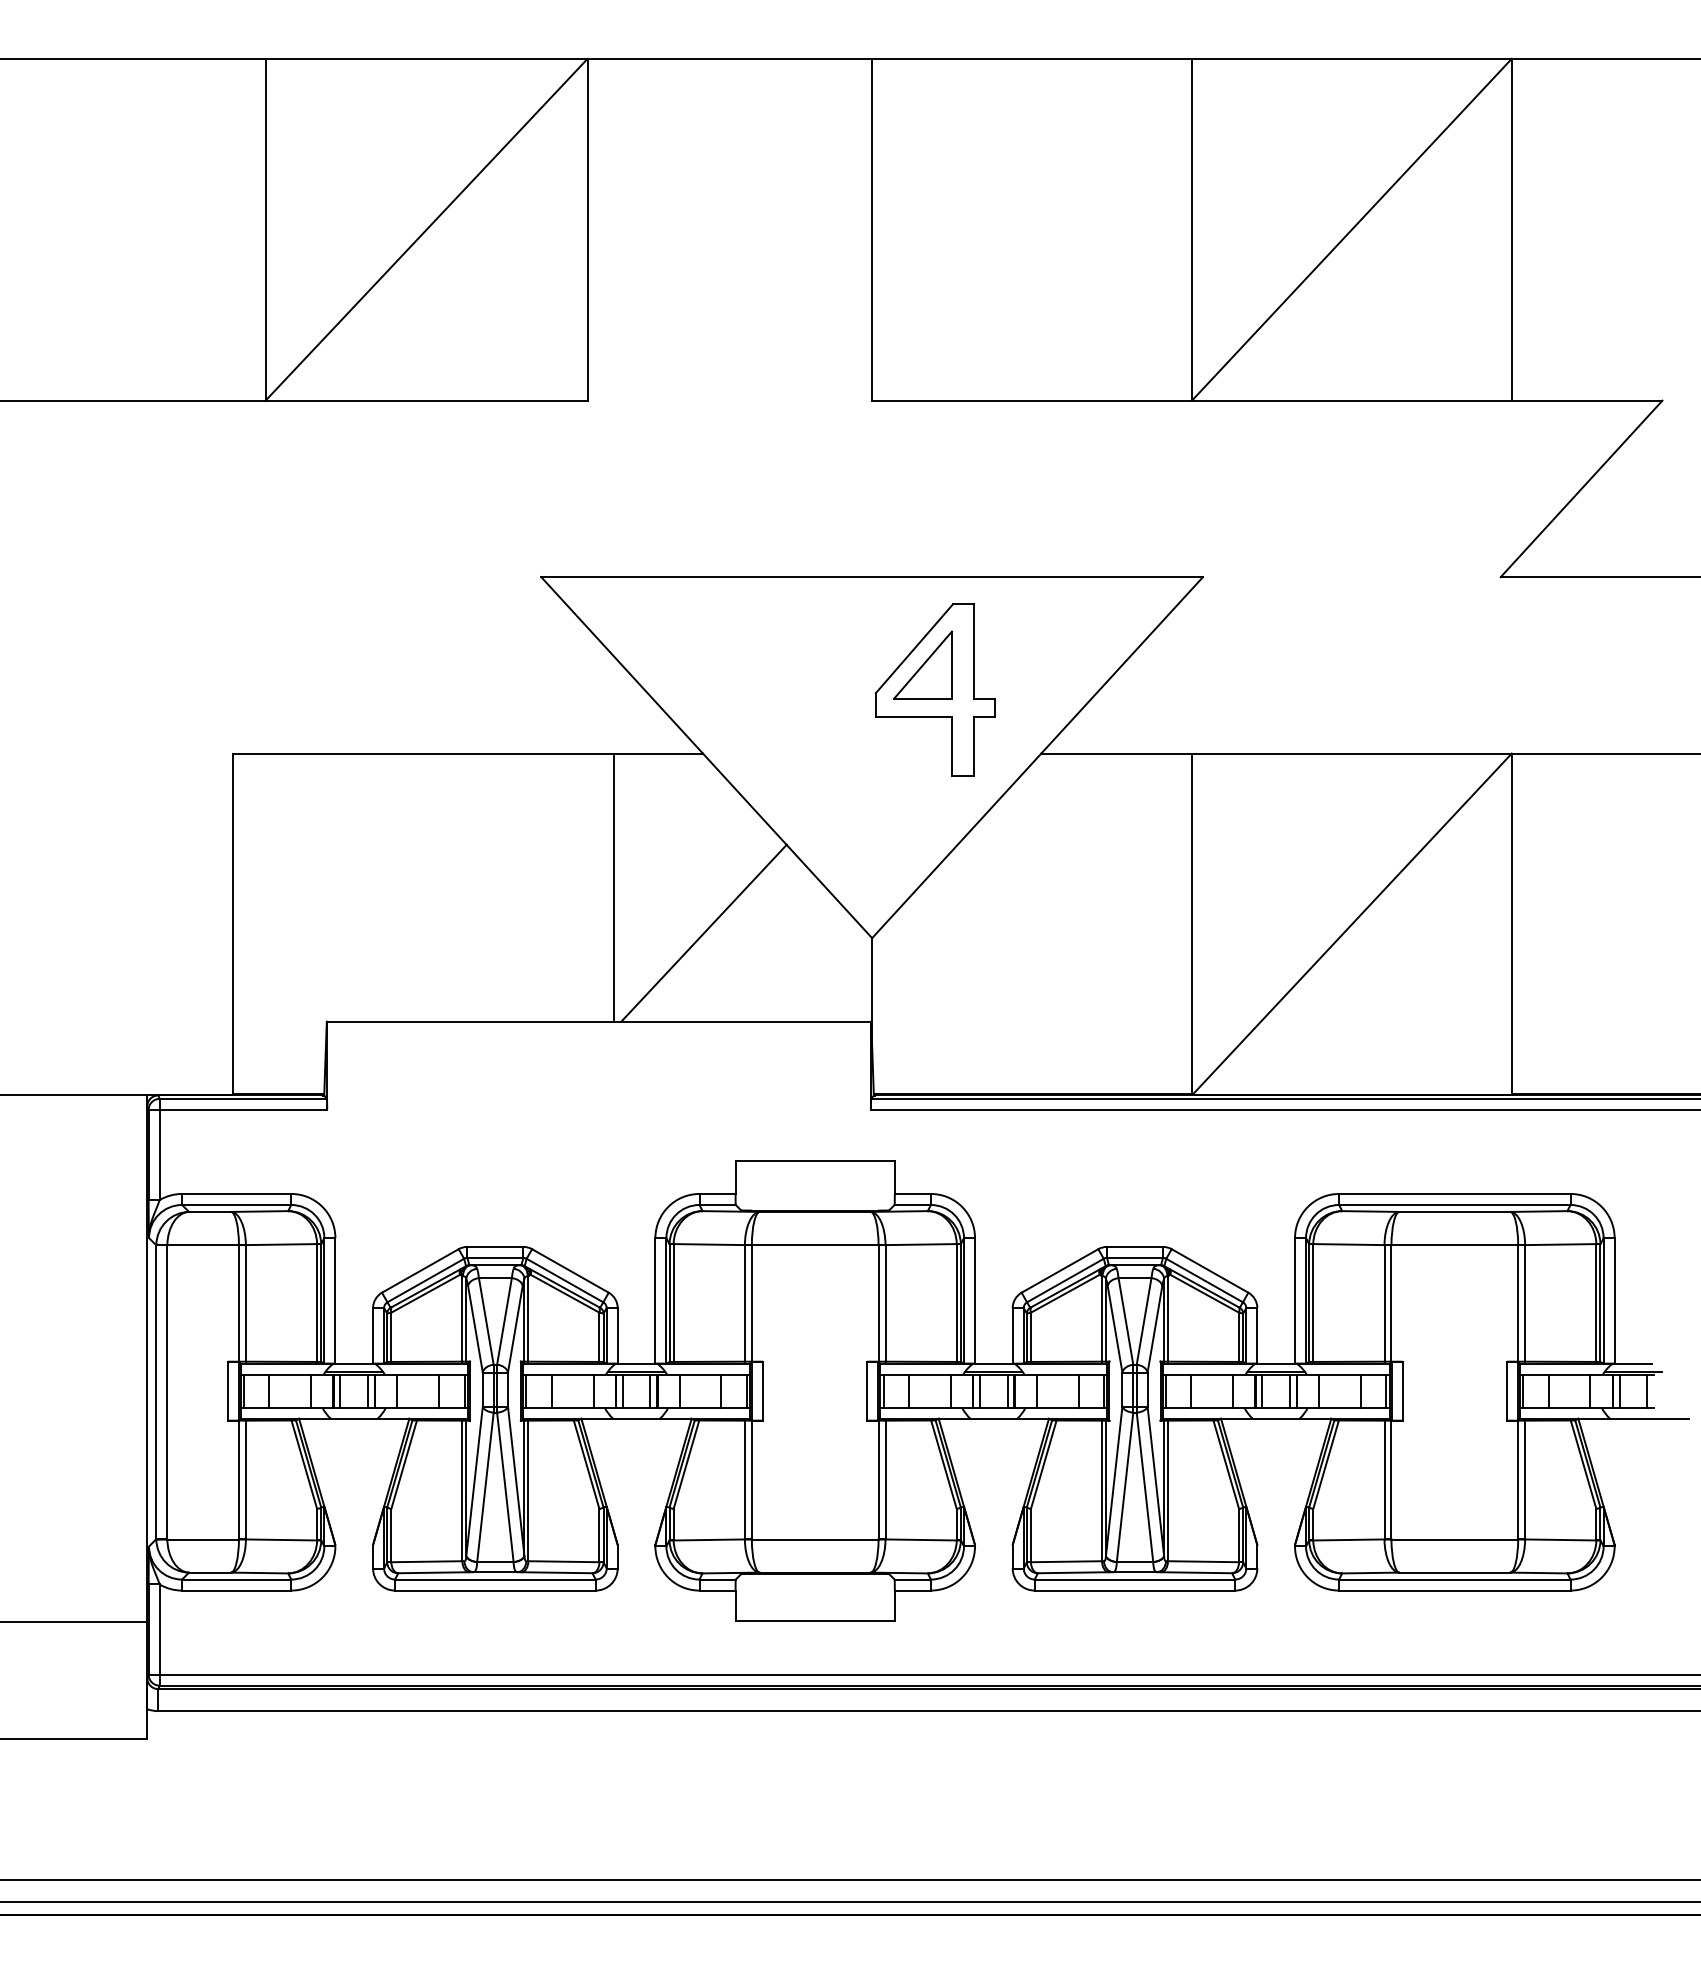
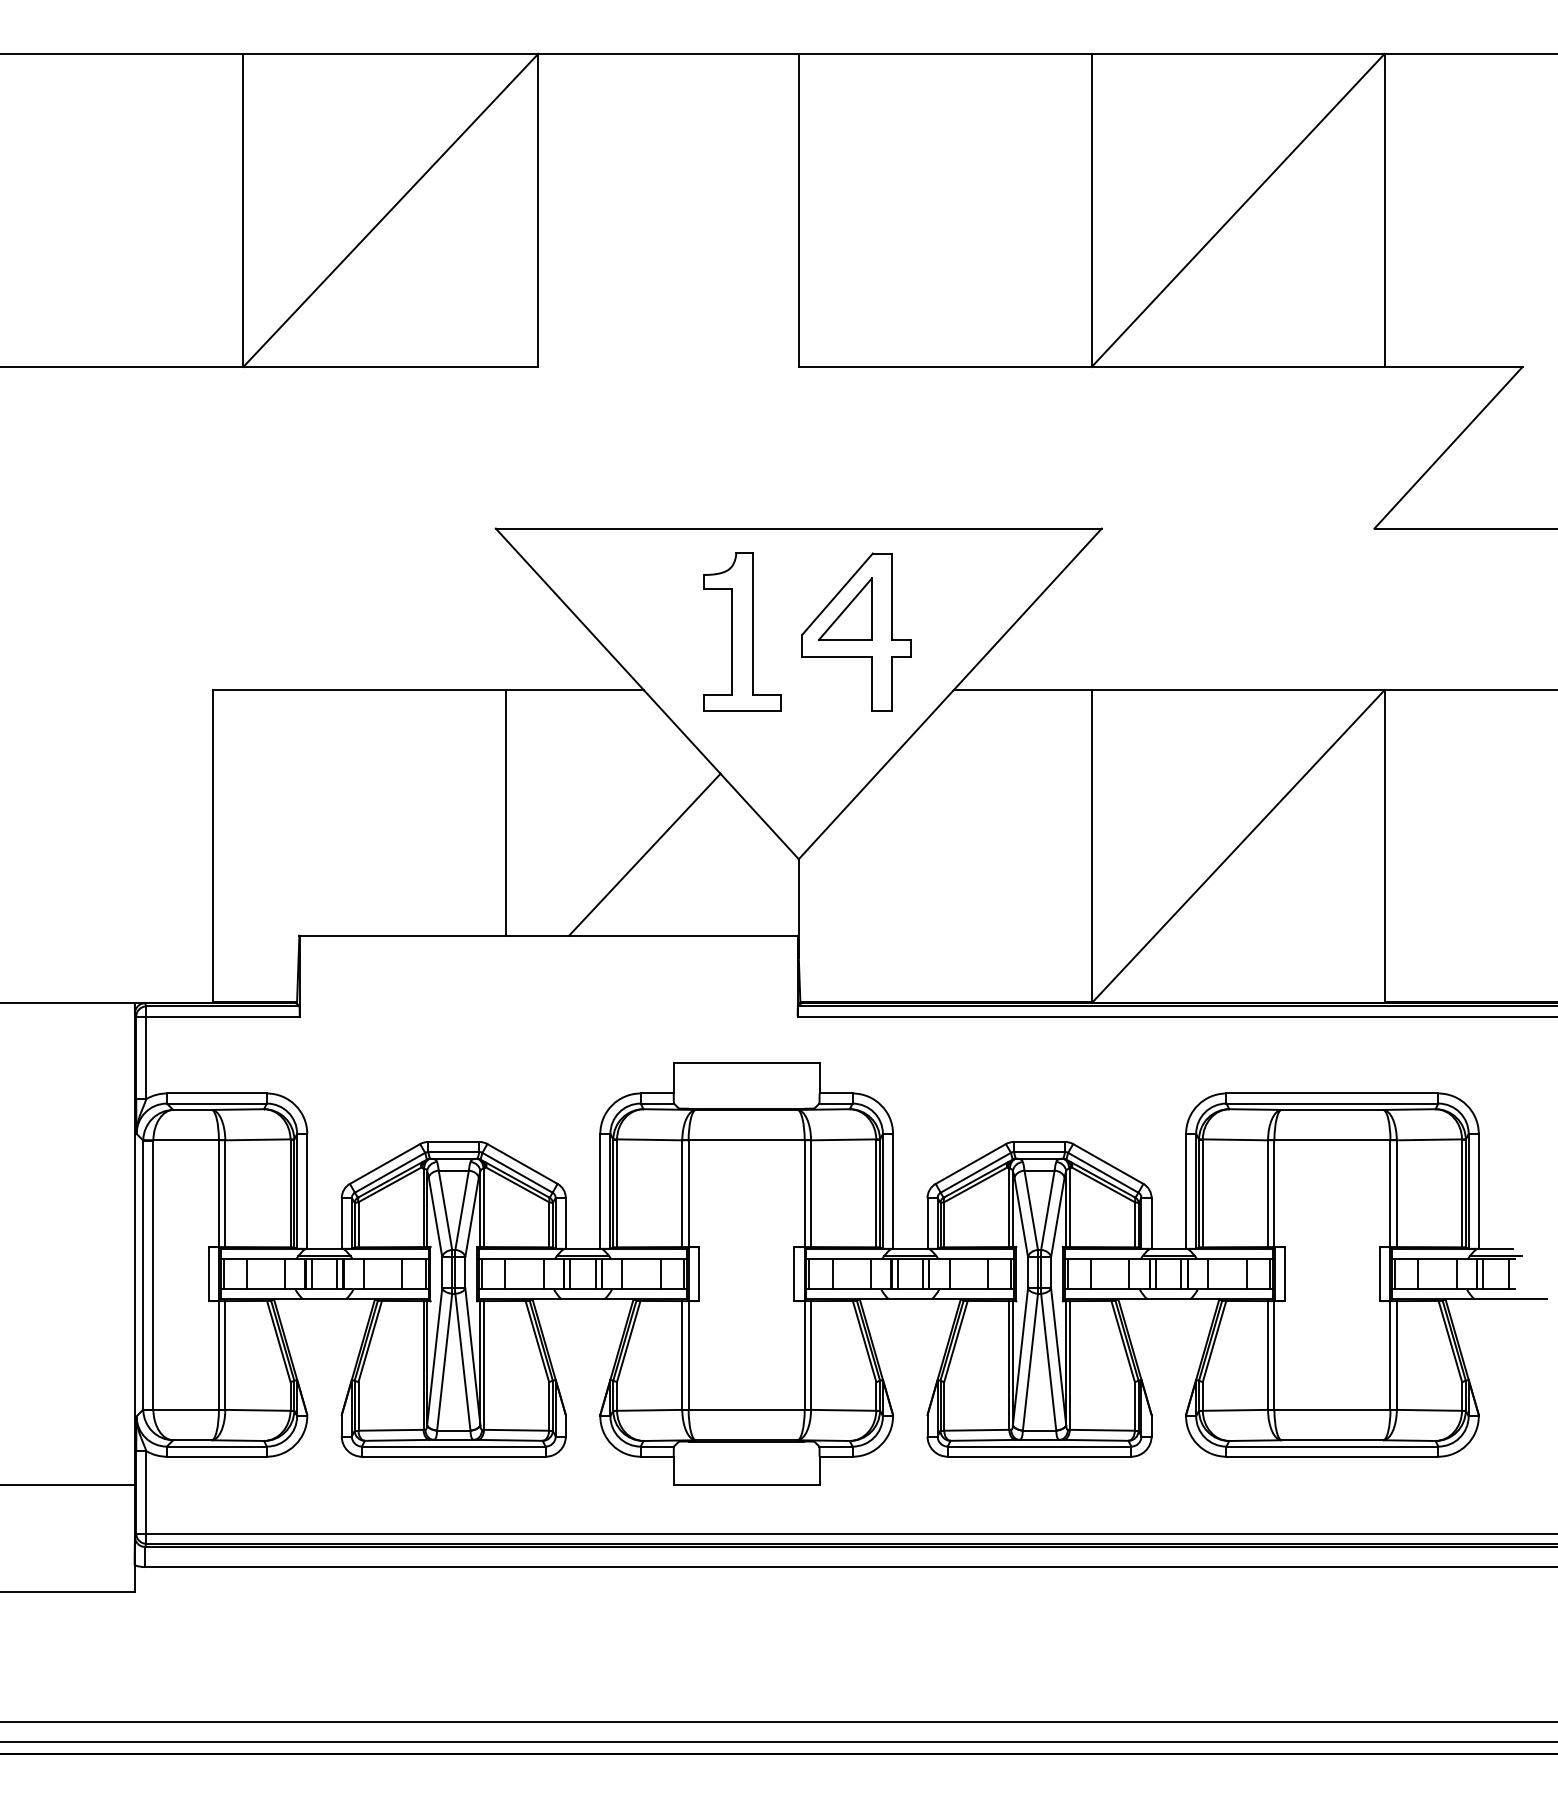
part: (809, 689) -> (741, 631), added
line: (614, 887) -> (506, 812), moved

